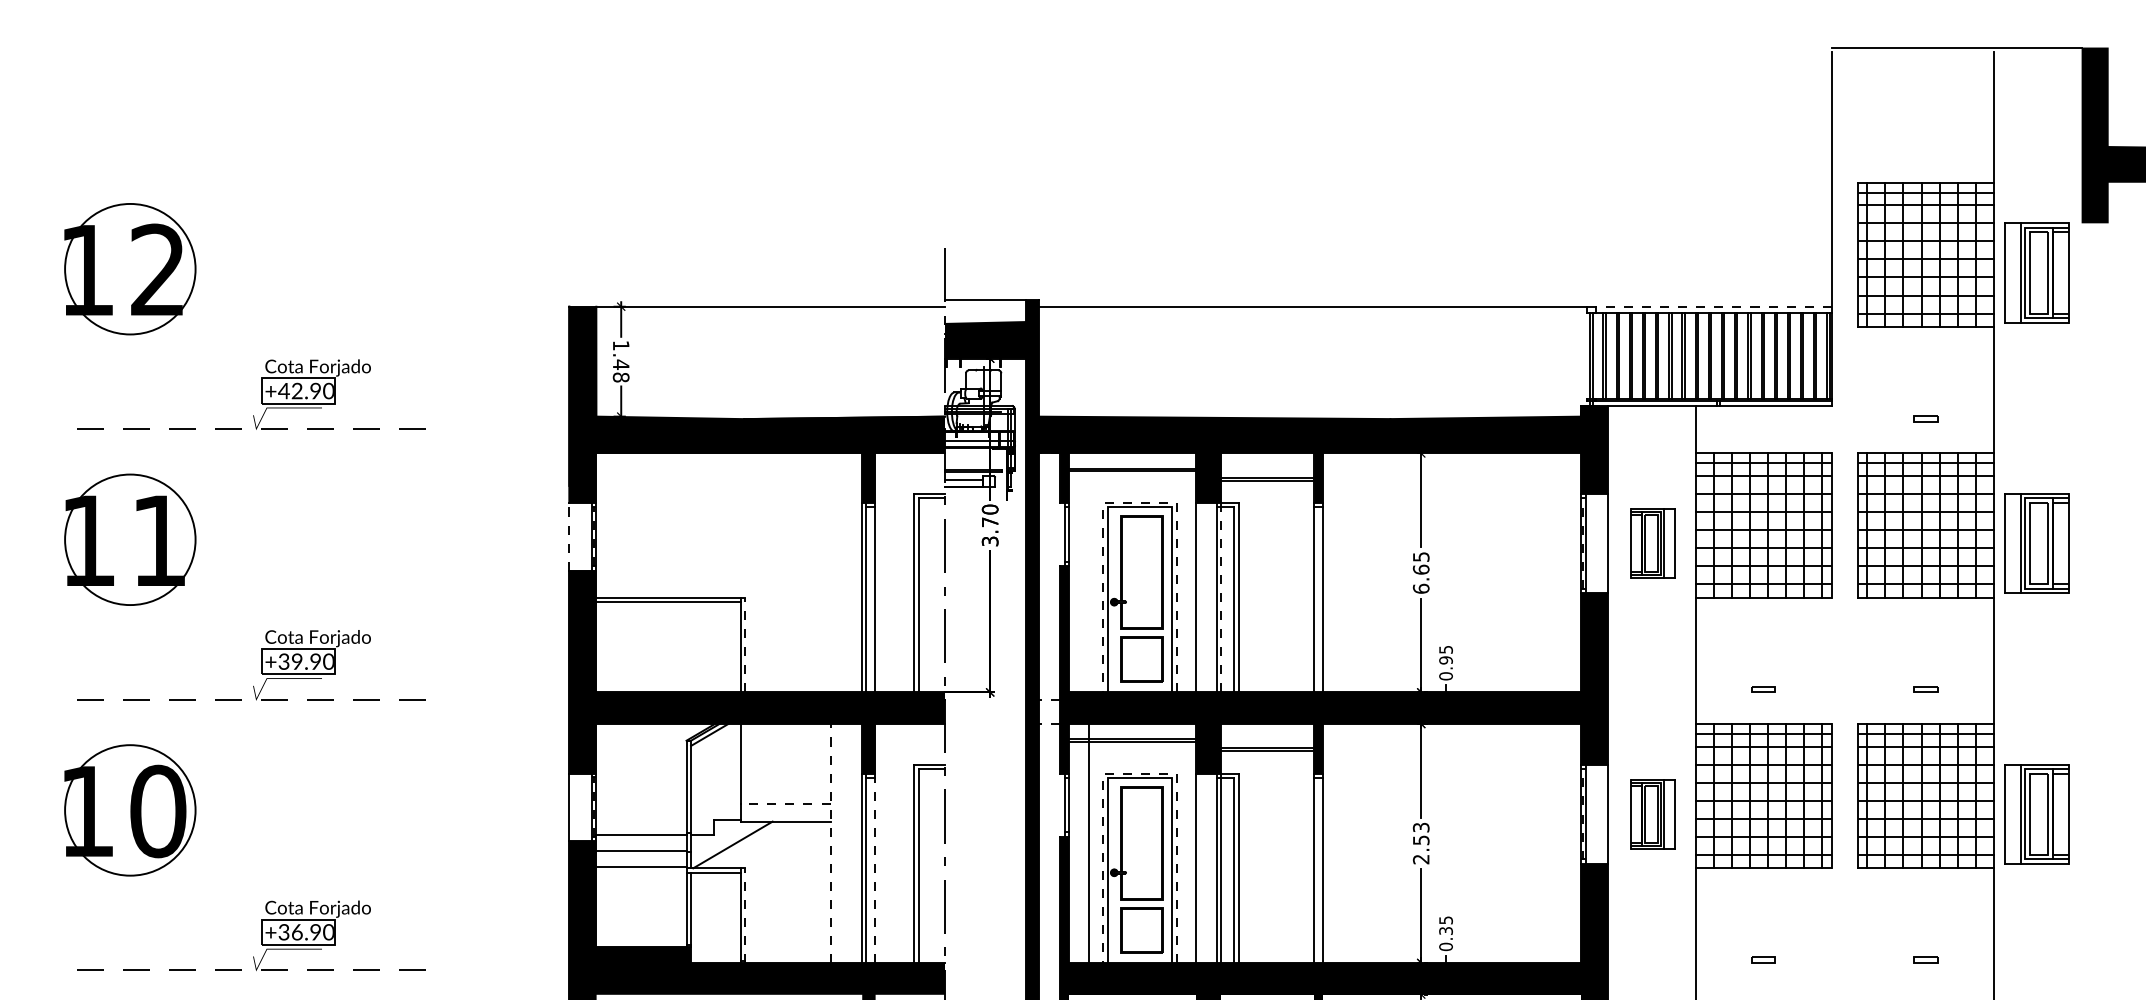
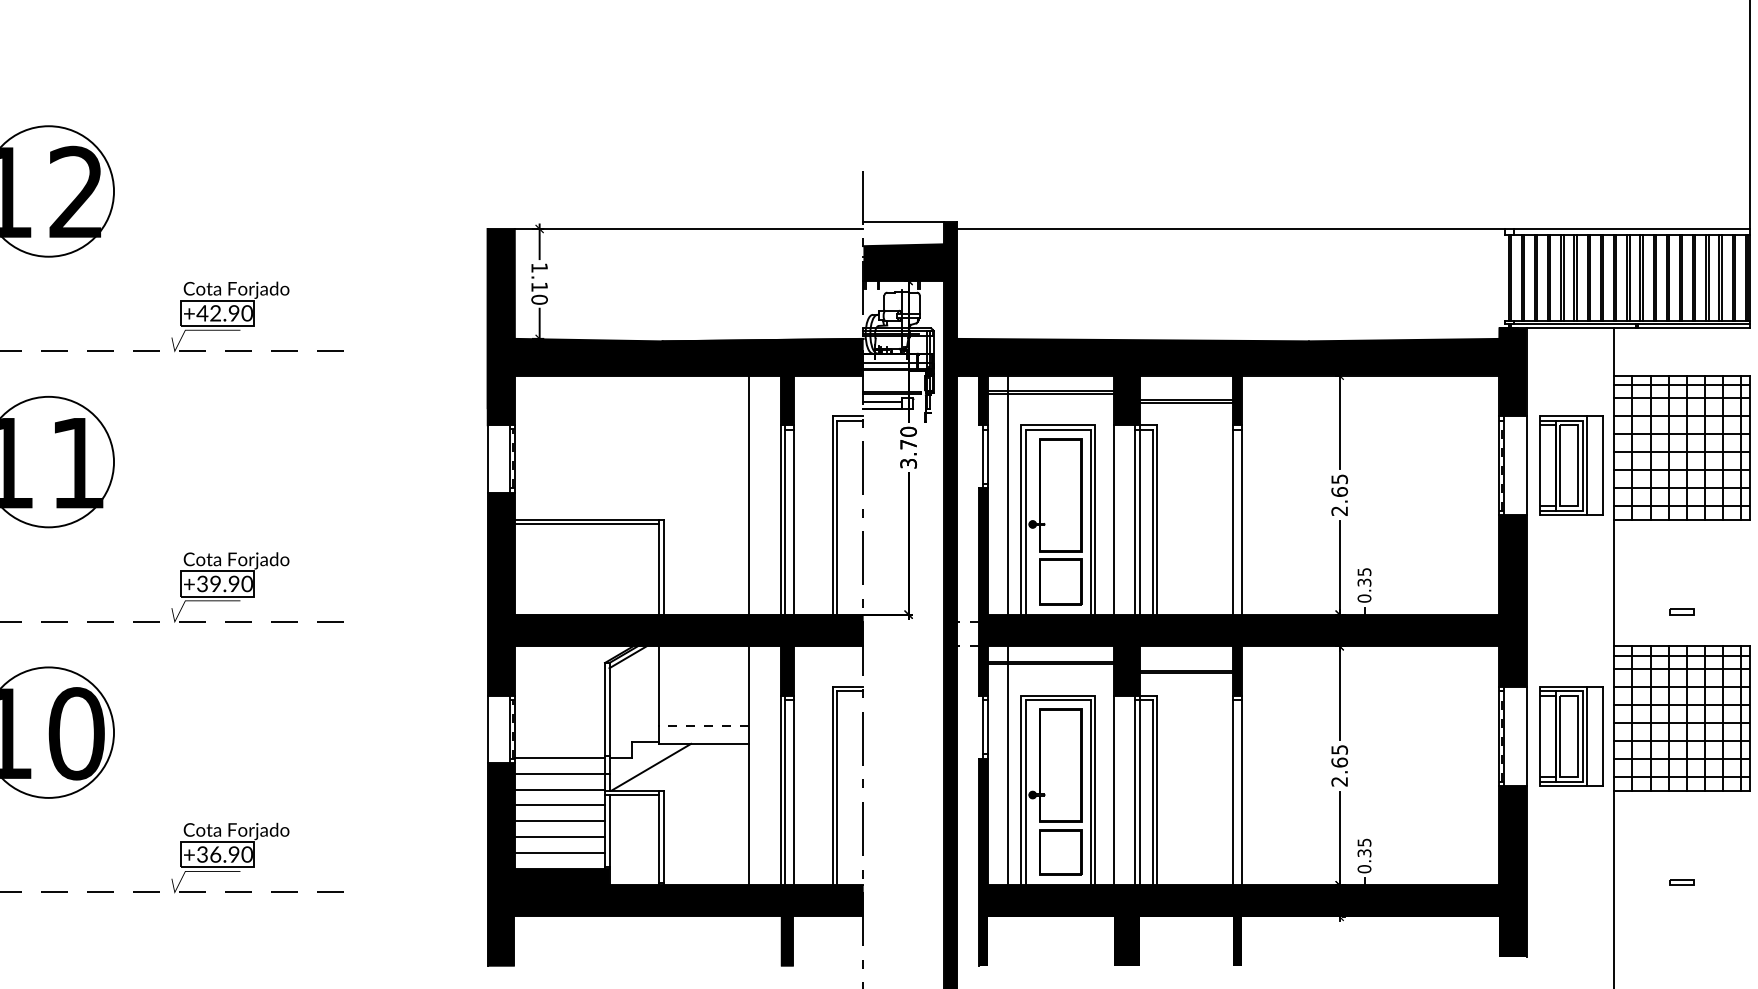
line: (1712, 306) -> (1630, 228), dashed -> solid
text: (621, 370) -> (539, 292), 1.48 -> 1.10
line: (1139, 502) -> (1057, 424), dashed -> solid
line: (569, 536) -> (487, 458), dashed -> solid
part: (1652, 543) -> (1570, 465), size x1.43
line: (830, 572) -> (748, 494), added
line: (1089, 572) -> (1007, 494), added
text: (1420, 588) -> (1338, 510), 6.65 -> 2.65
line: (1221, 597) -> (1139, 519), dashed -> solid
line: (745, 644) -> (663, 566), dashed -> solid
text: (1445, 660) -> (1363, 582), 0.95 -> 0.35
line: (1139, 773) -> (1057, 695), dashed -> solid
part: (1652, 814) -> (1570, 736), size x1.43
text: (1420, 833) -> (1338, 755), 2.53 -> 2.65
line: (830, 843) -> (748, 765), dashed -> solid
line: (875, 868) -> (793, 790), dashed -> solid
line: (641, 883) -> (559, 805), added
line: (641, 899) -> (559, 821), added
line: (641, 915) -> (559, 837), added
line: (745, 915) -> (663, 837), dashed -> solid
line: (641, 930) -> (559, 852), added

